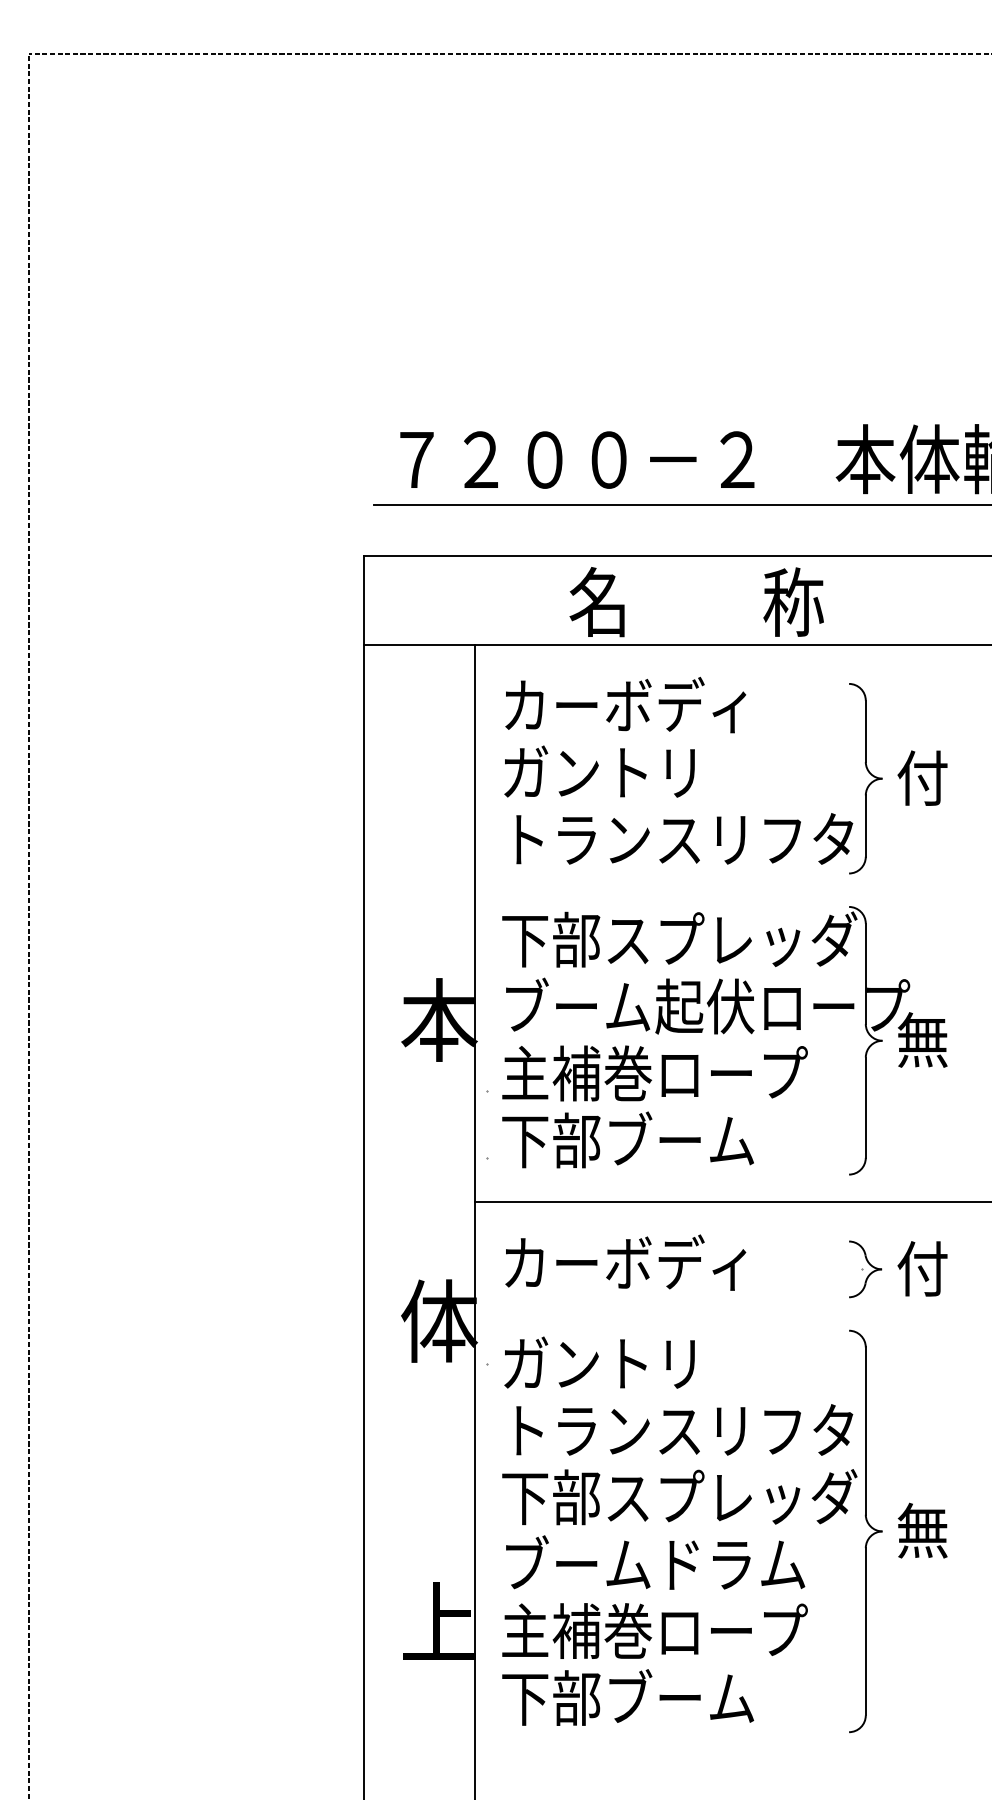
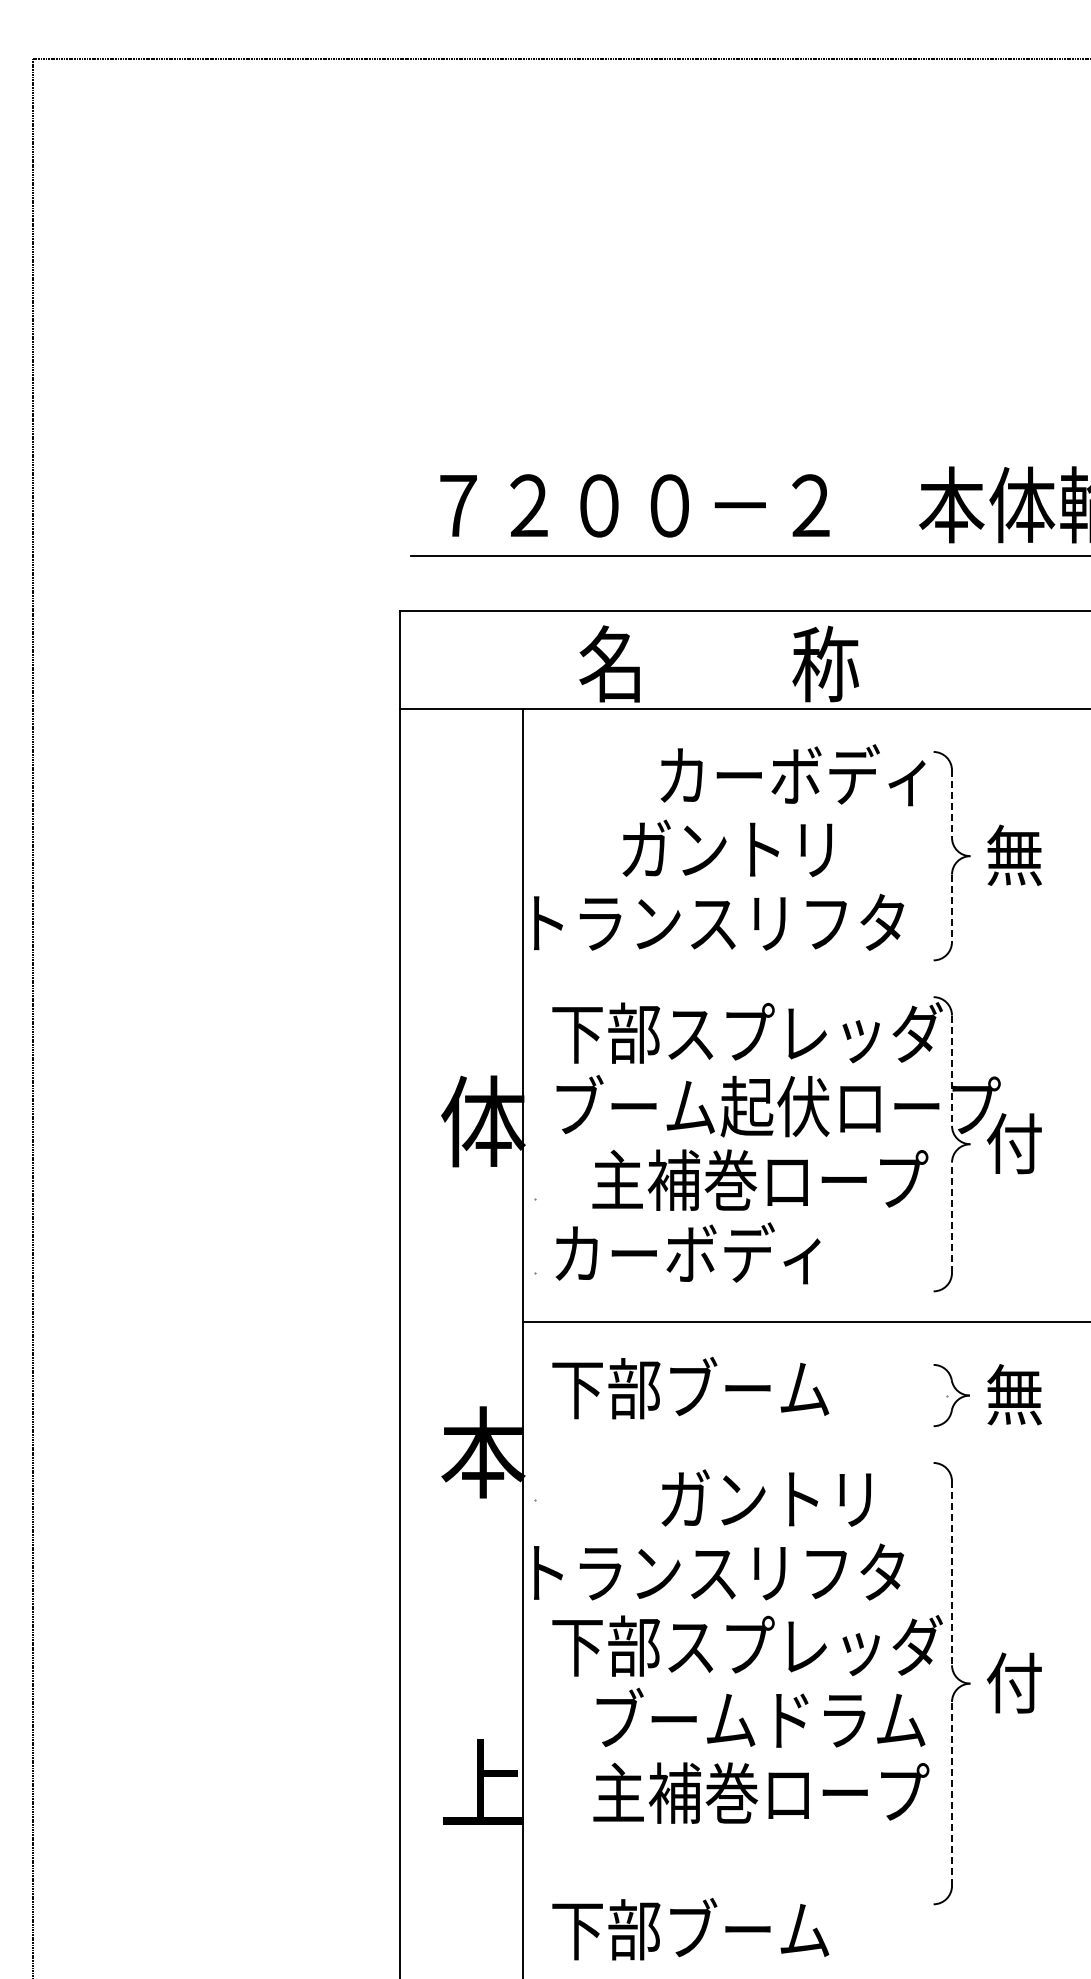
text: (696, 601) -> (718, 663), moved
text: (625, 705) -> (792, 775), moved
line: (866, 731) -> (952, 804), solid -> dashed
text: (599, 771) -> (727, 848), moved
text: (921, 778) -> (1013, 855), 付 -> 無
line: (866, 826) -> (952, 908), solid -> dashed
text: (685, 838) -> (719, 921), moved
line: (866, 974) -> (952, 1071), solid -> dashed
text: (439, 1020) -> (483, 1121), 本 -> 体
text: (921, 1040) -> (1013, 1143), 無 -> 付
text: (655, 1072) -> (760, 1179), moved
line: (866, 1107) -> (952, 1217), solid -> dashed
text: (627, 1140) -> (690, 1253), 下部ブーム -> カーボディ
text: (627, 1262) -> (690, 1387), カーボディ -> 下部ブーム
text: (921, 1268) -> (1013, 1394), 付 -> 無
text: (439, 1321) -> (483, 1452), 体 -> 本
text: (599, 1362) -> (766, 1497), moved
text: (685, 1429) -> (719, 1571), moved
line: (866, 1431) -> (952, 1573), solid -> dashed
text: (921, 1530) -> (1013, 1682), 無 -> 付
text: (655, 1562) -> (760, 1717), moved
text: (655, 1630) -> (761, 1792), moved
line: (866, 1631) -> (952, 1793), solid -> dashed
text: (627, 1697) -> (690, 1929), moved

